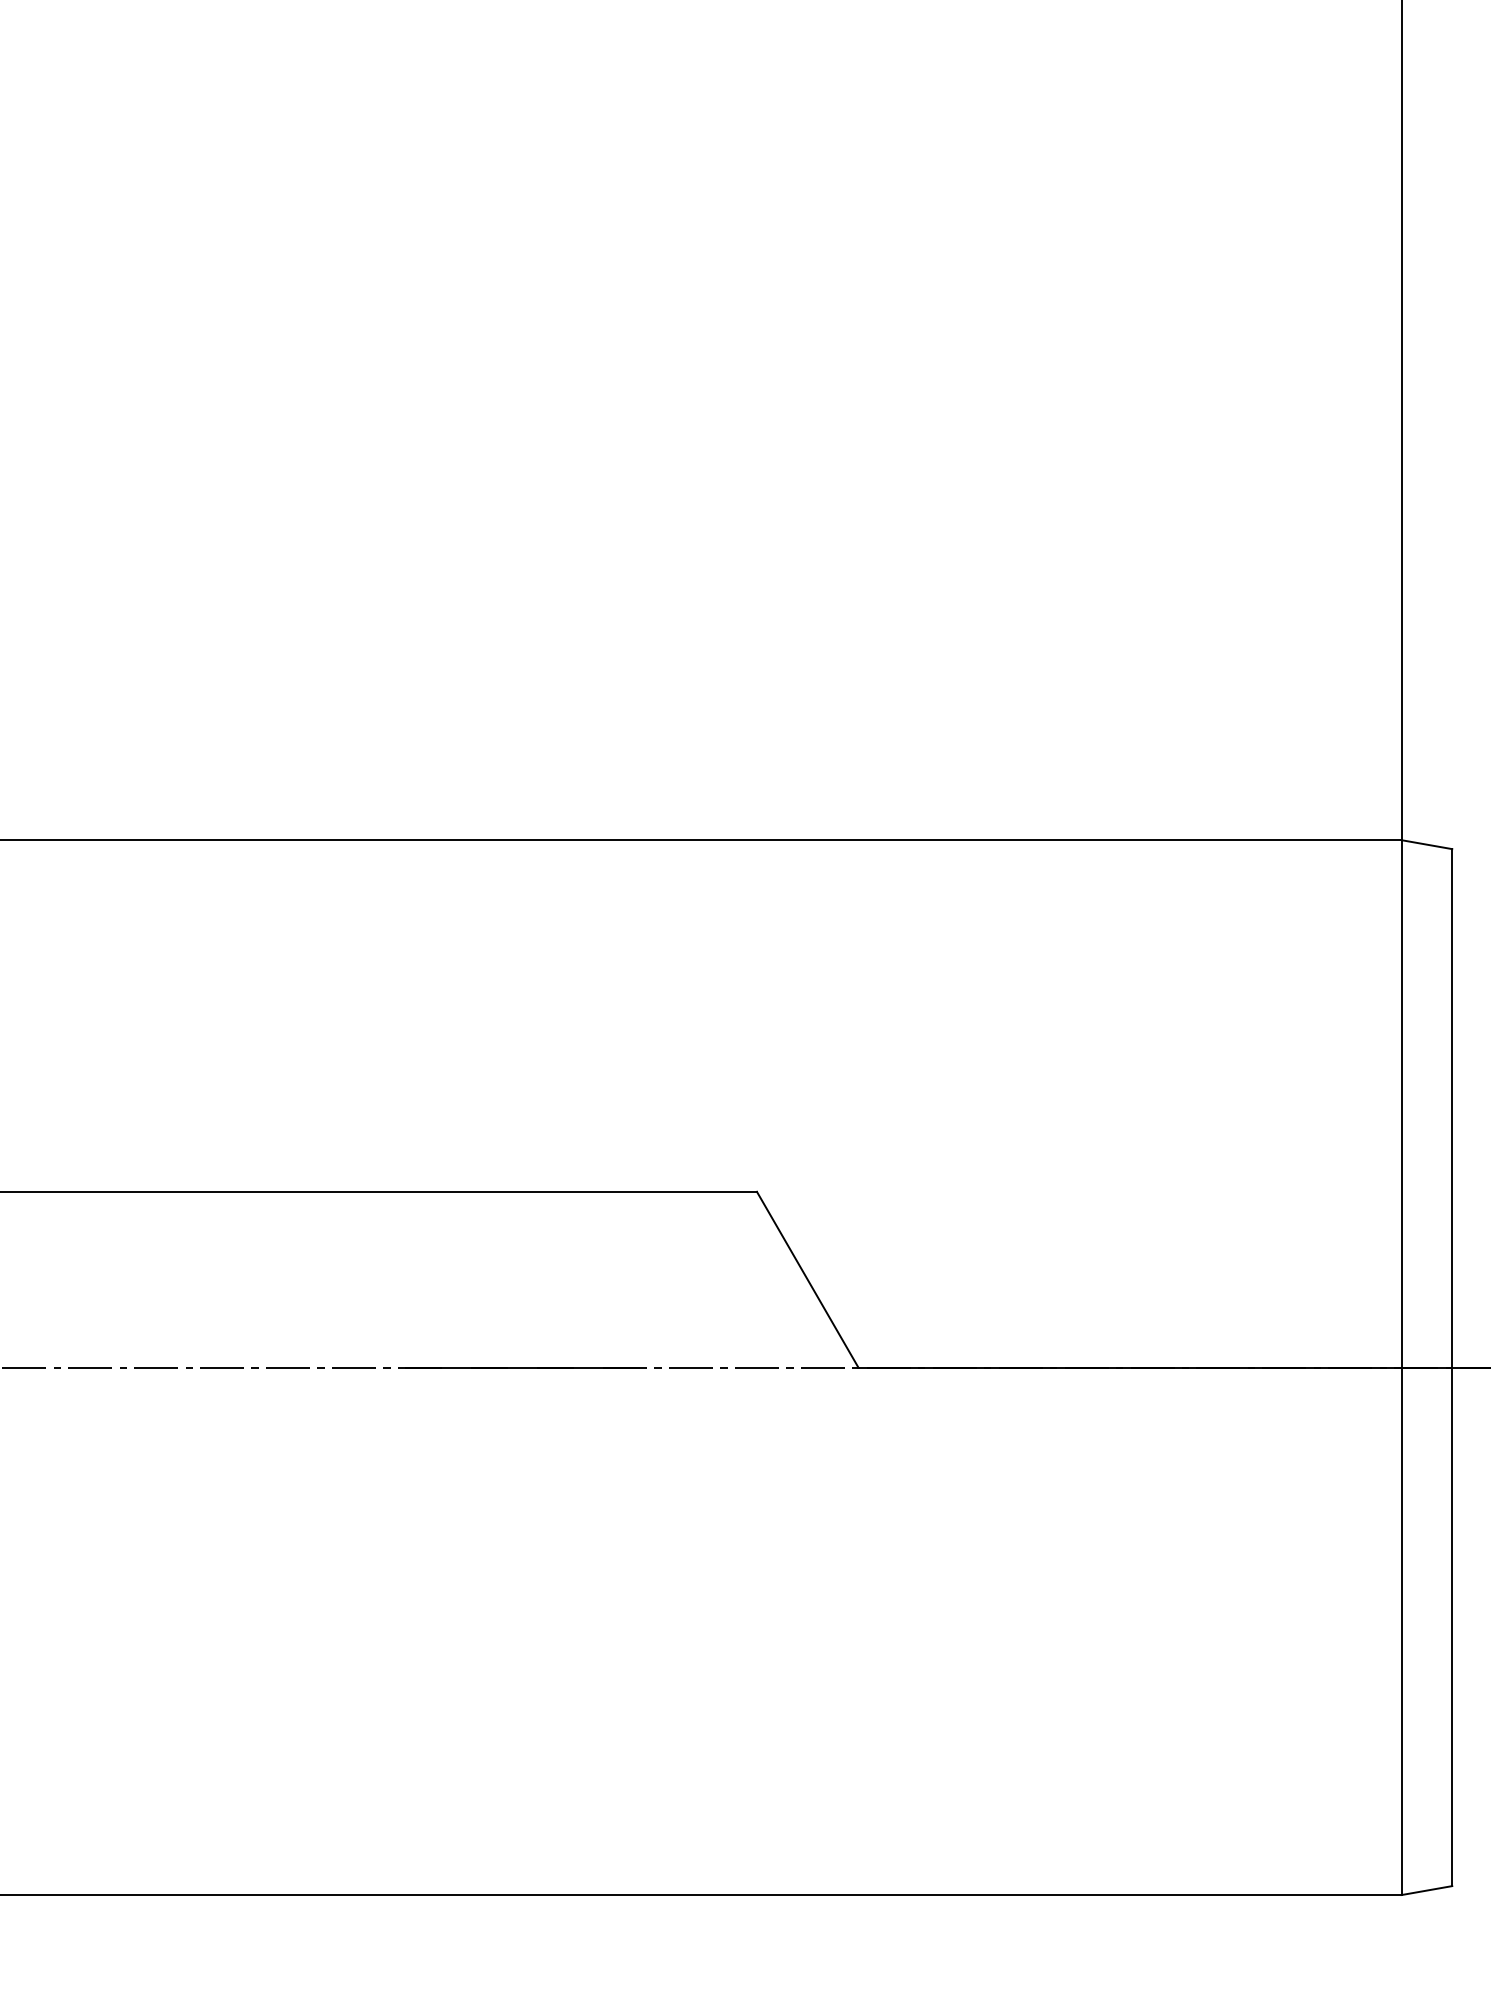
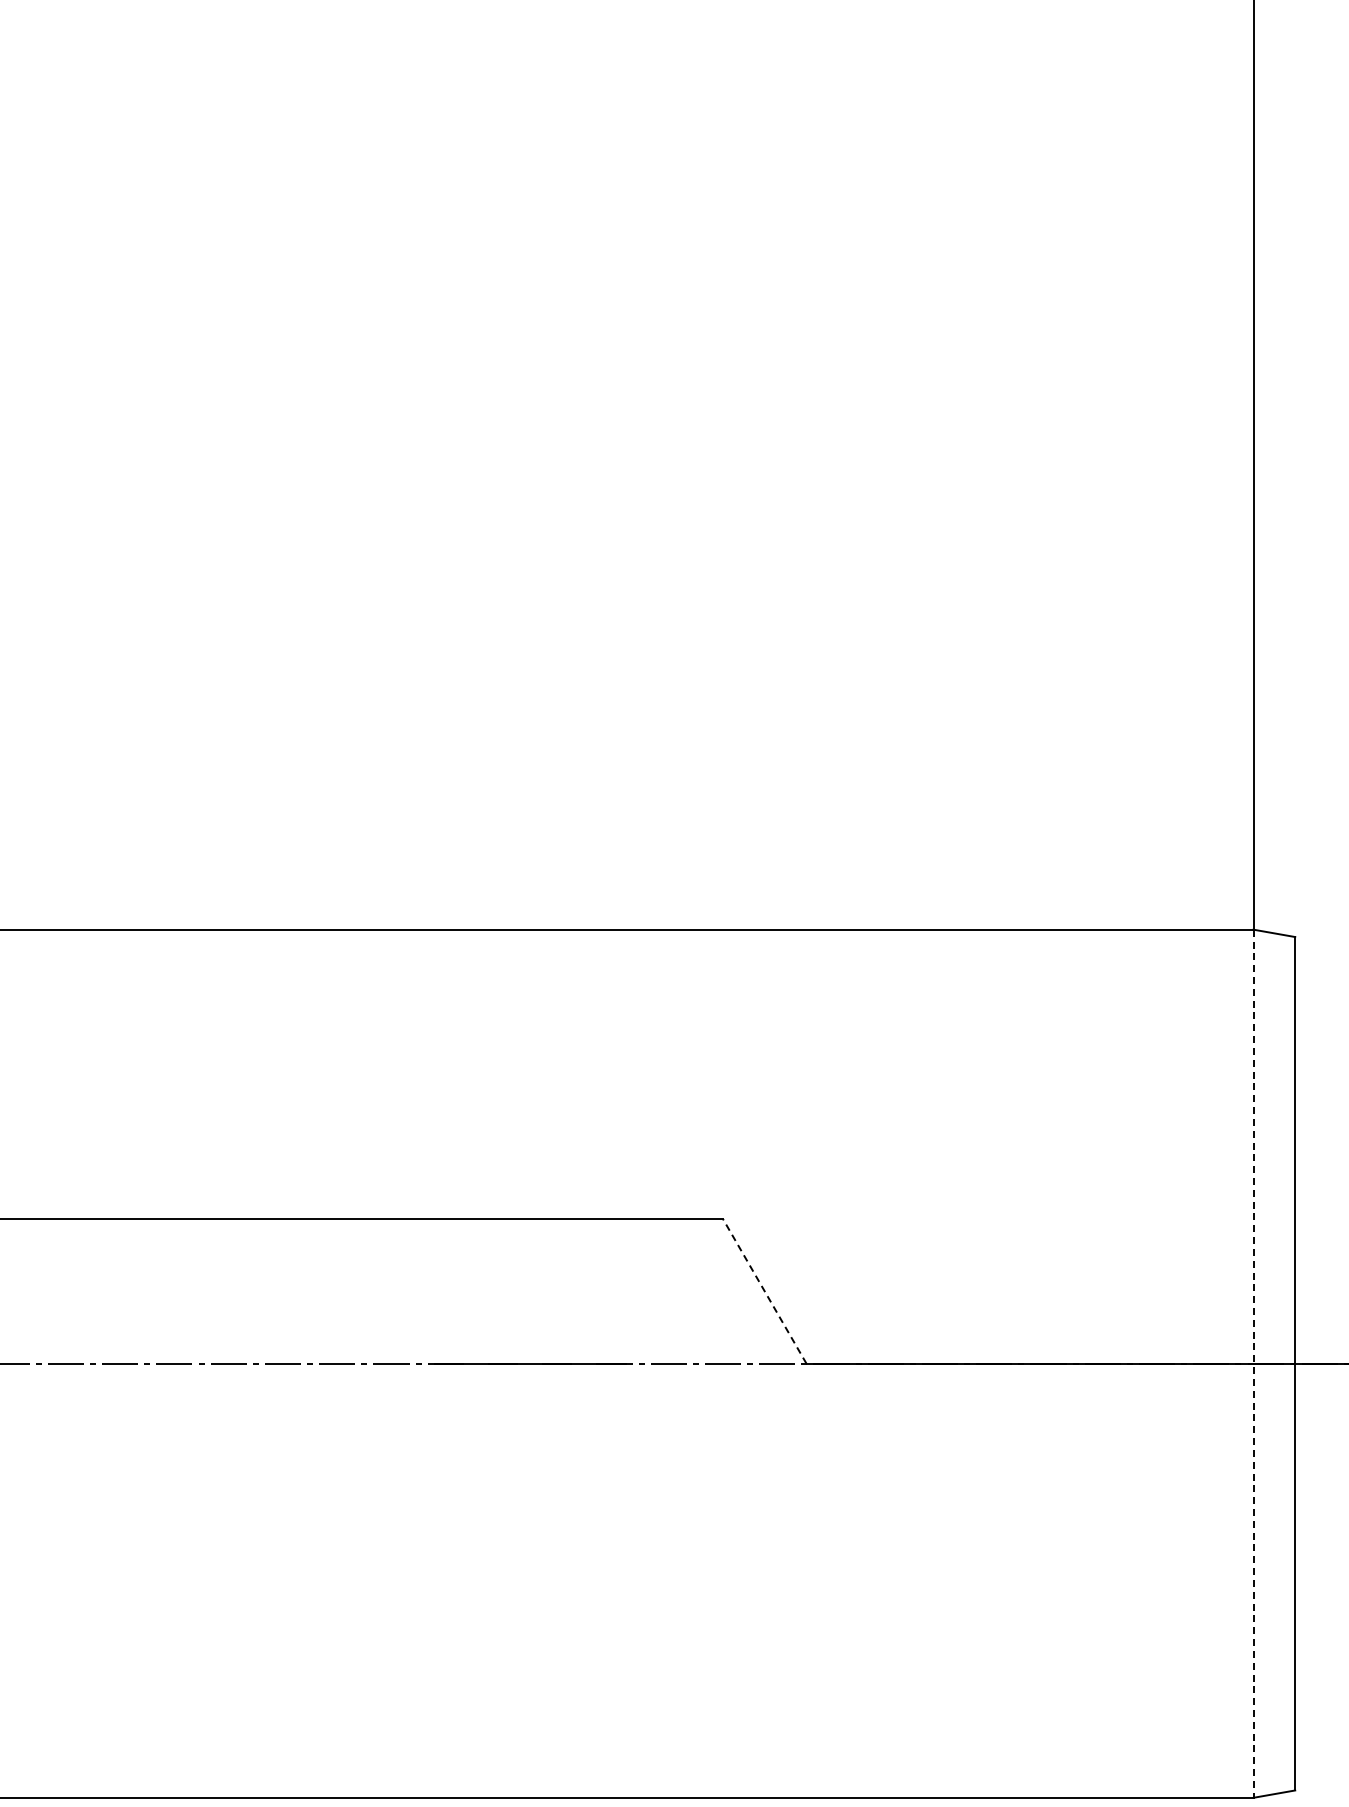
line: (807, 1279) -> (764, 1291), solid -> dashed
line: (1401, 1368) -> (1253, 1364), solid -> dashed

